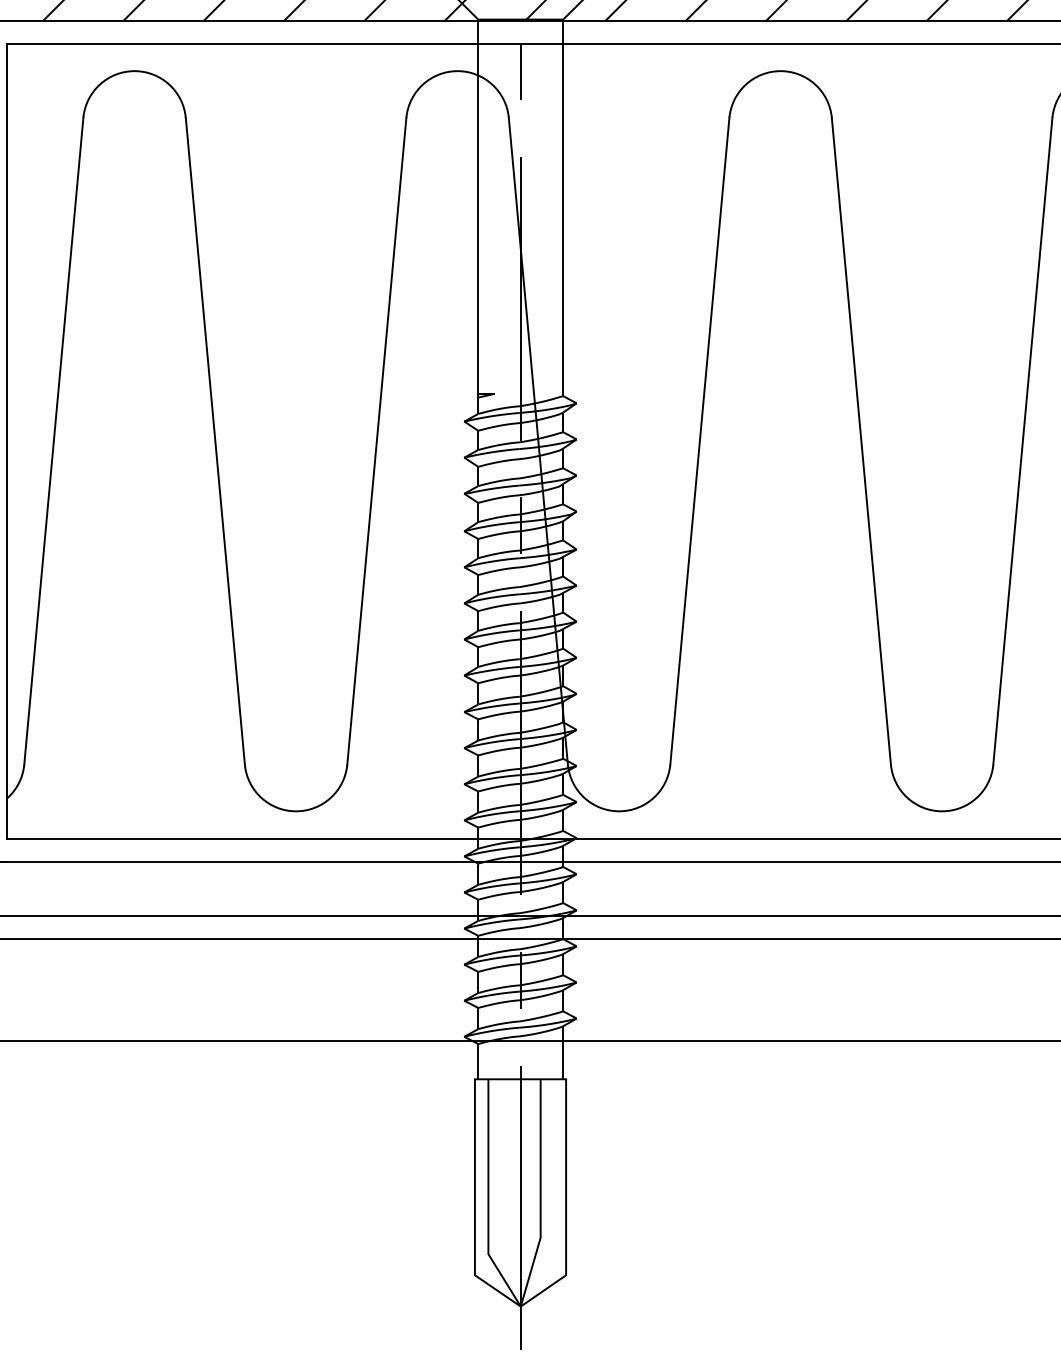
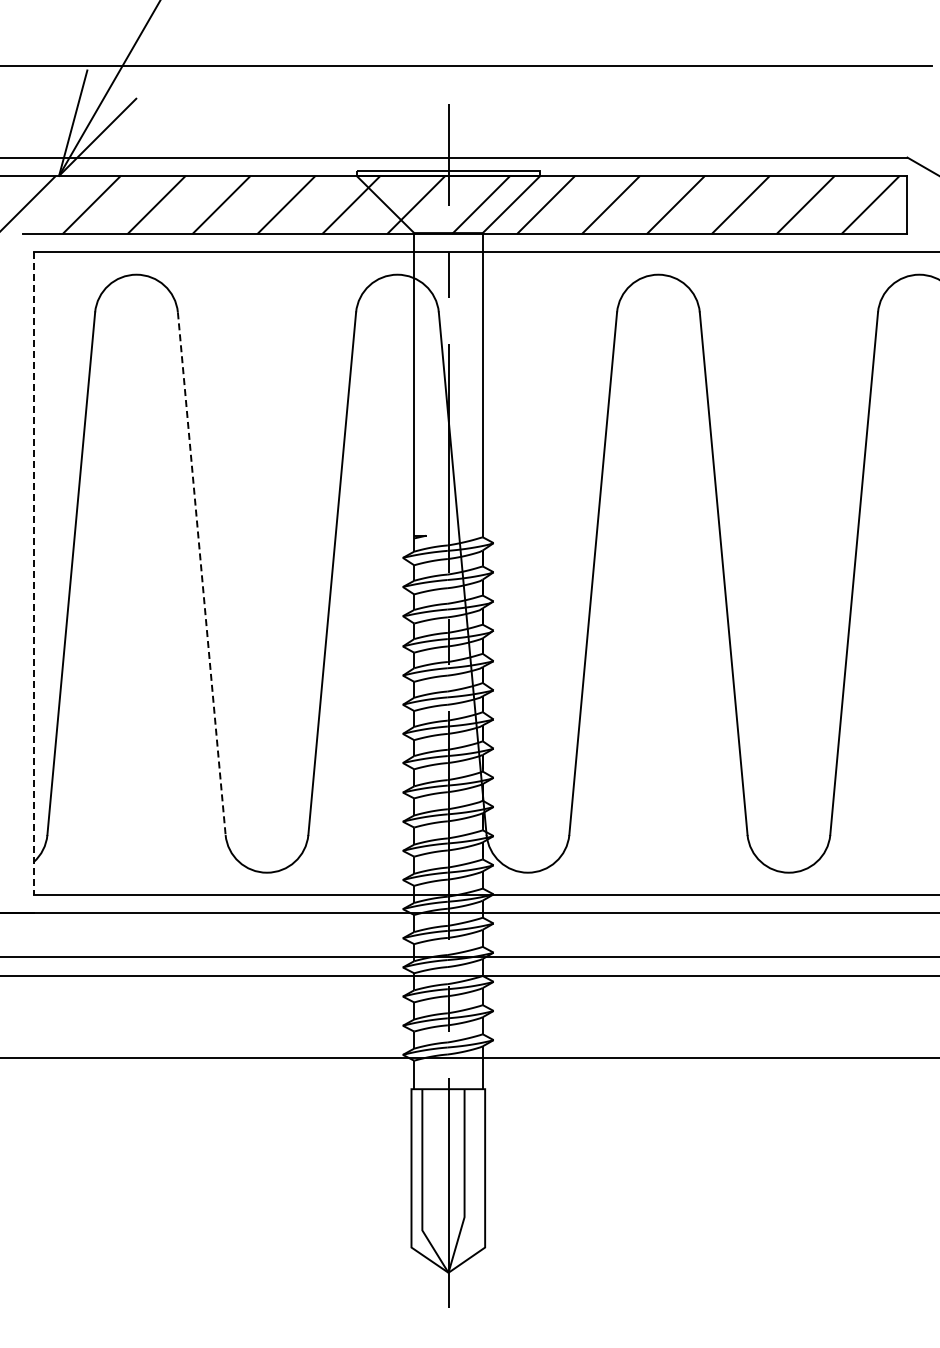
line: (7, 442) -> (33, 574), solid -> dashed
line: (215, 442) -> (201, 574), solid -> dashed

